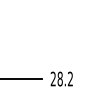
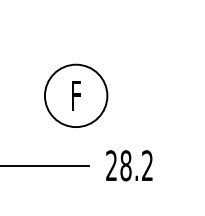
part: (36, 45) -> (76, 95), added

